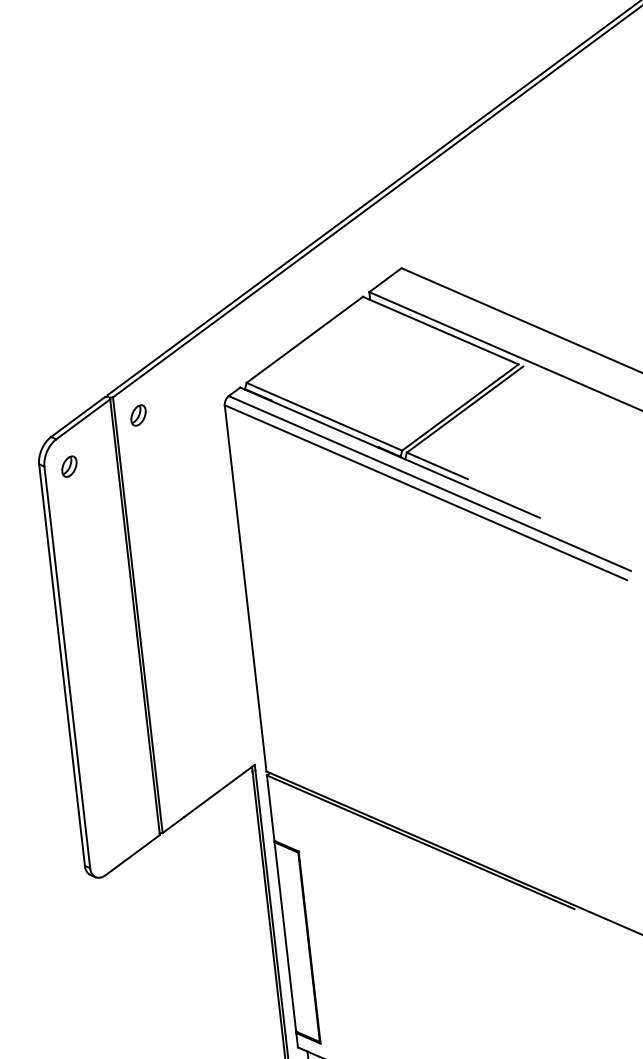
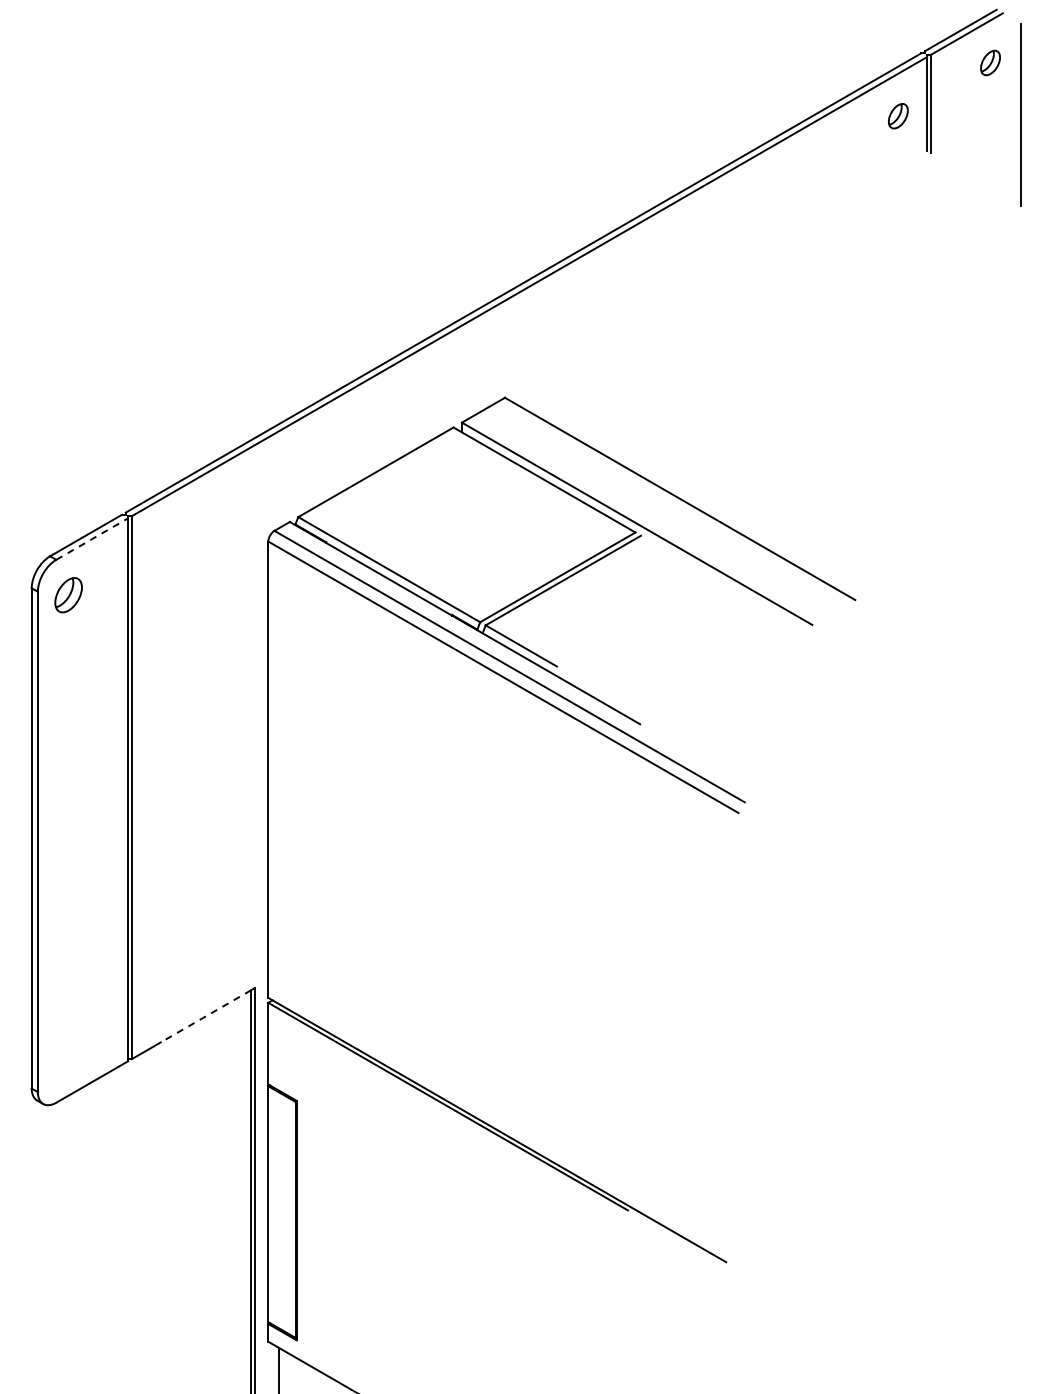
part: (138, 415) -> (160, 541), removed
line: (83, 419) -> (92, 539), solid -> dashed
part: (69, 466) -> (68, 595), size x1.4
line: (217, 792) -> (205, 1016), solid -> dashed

